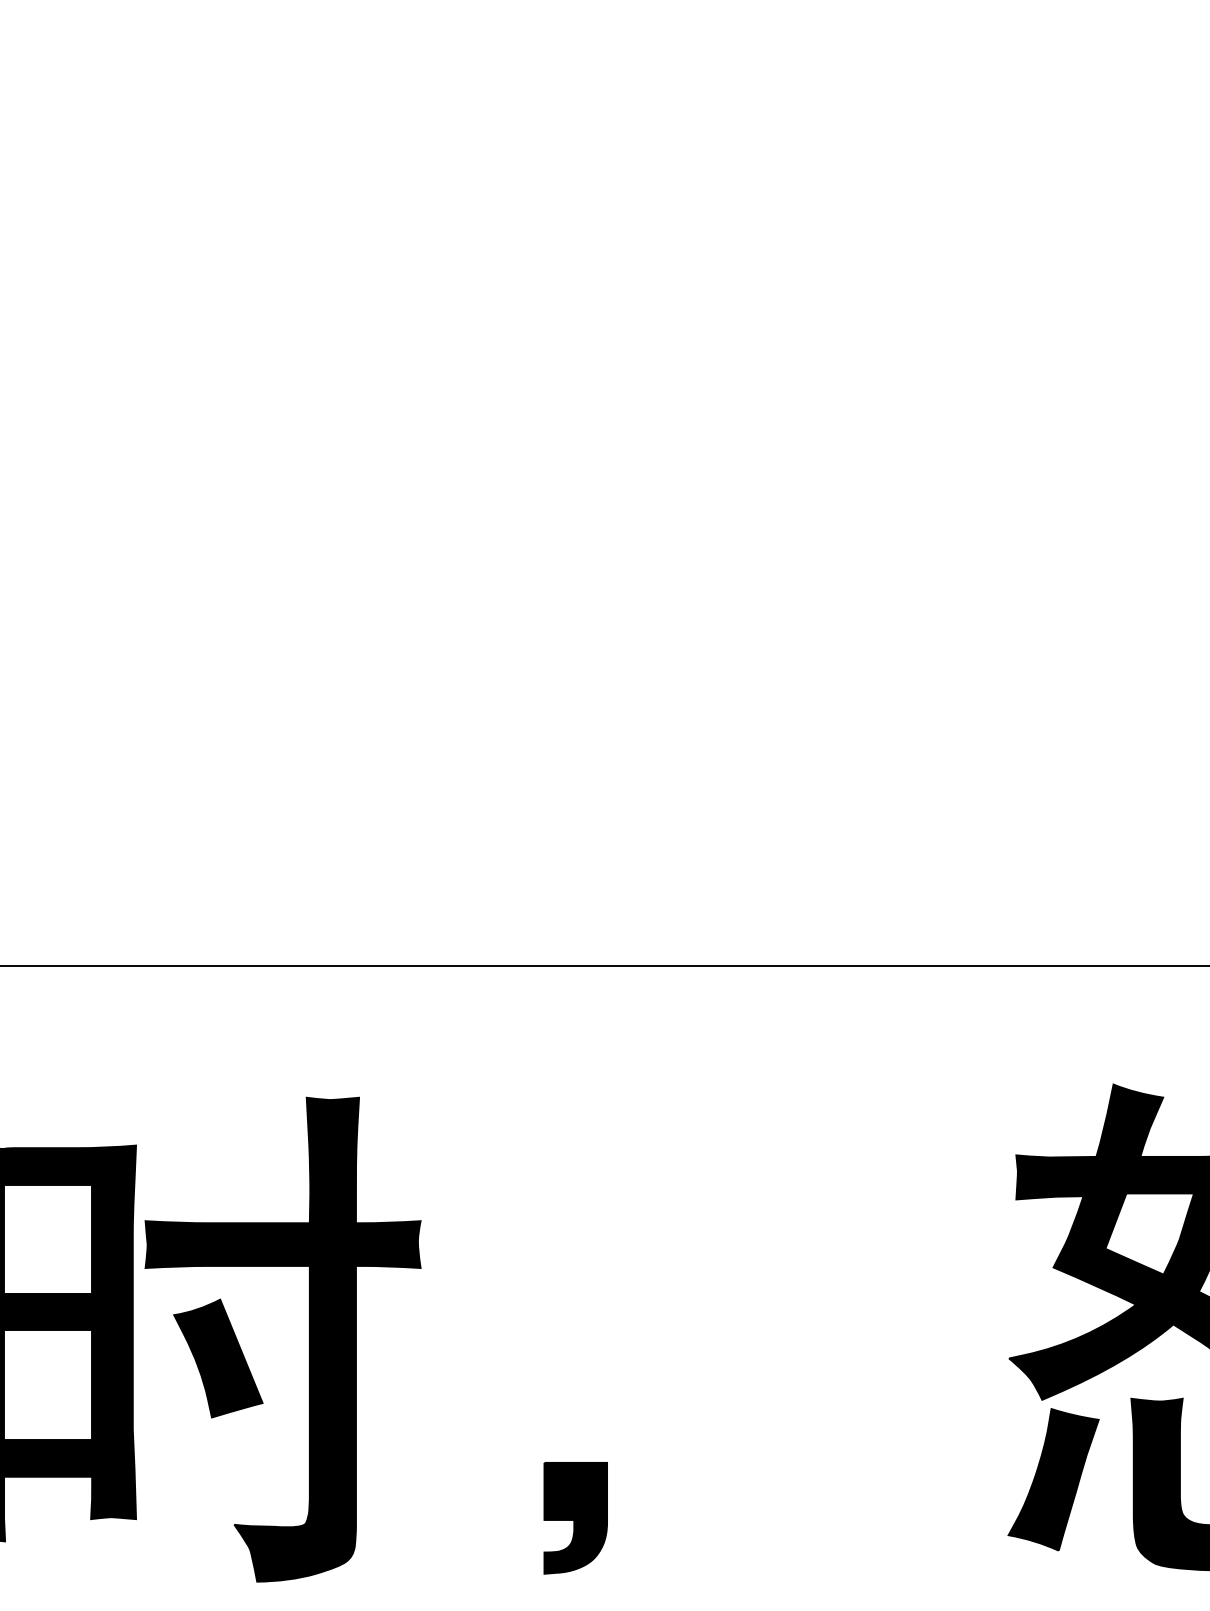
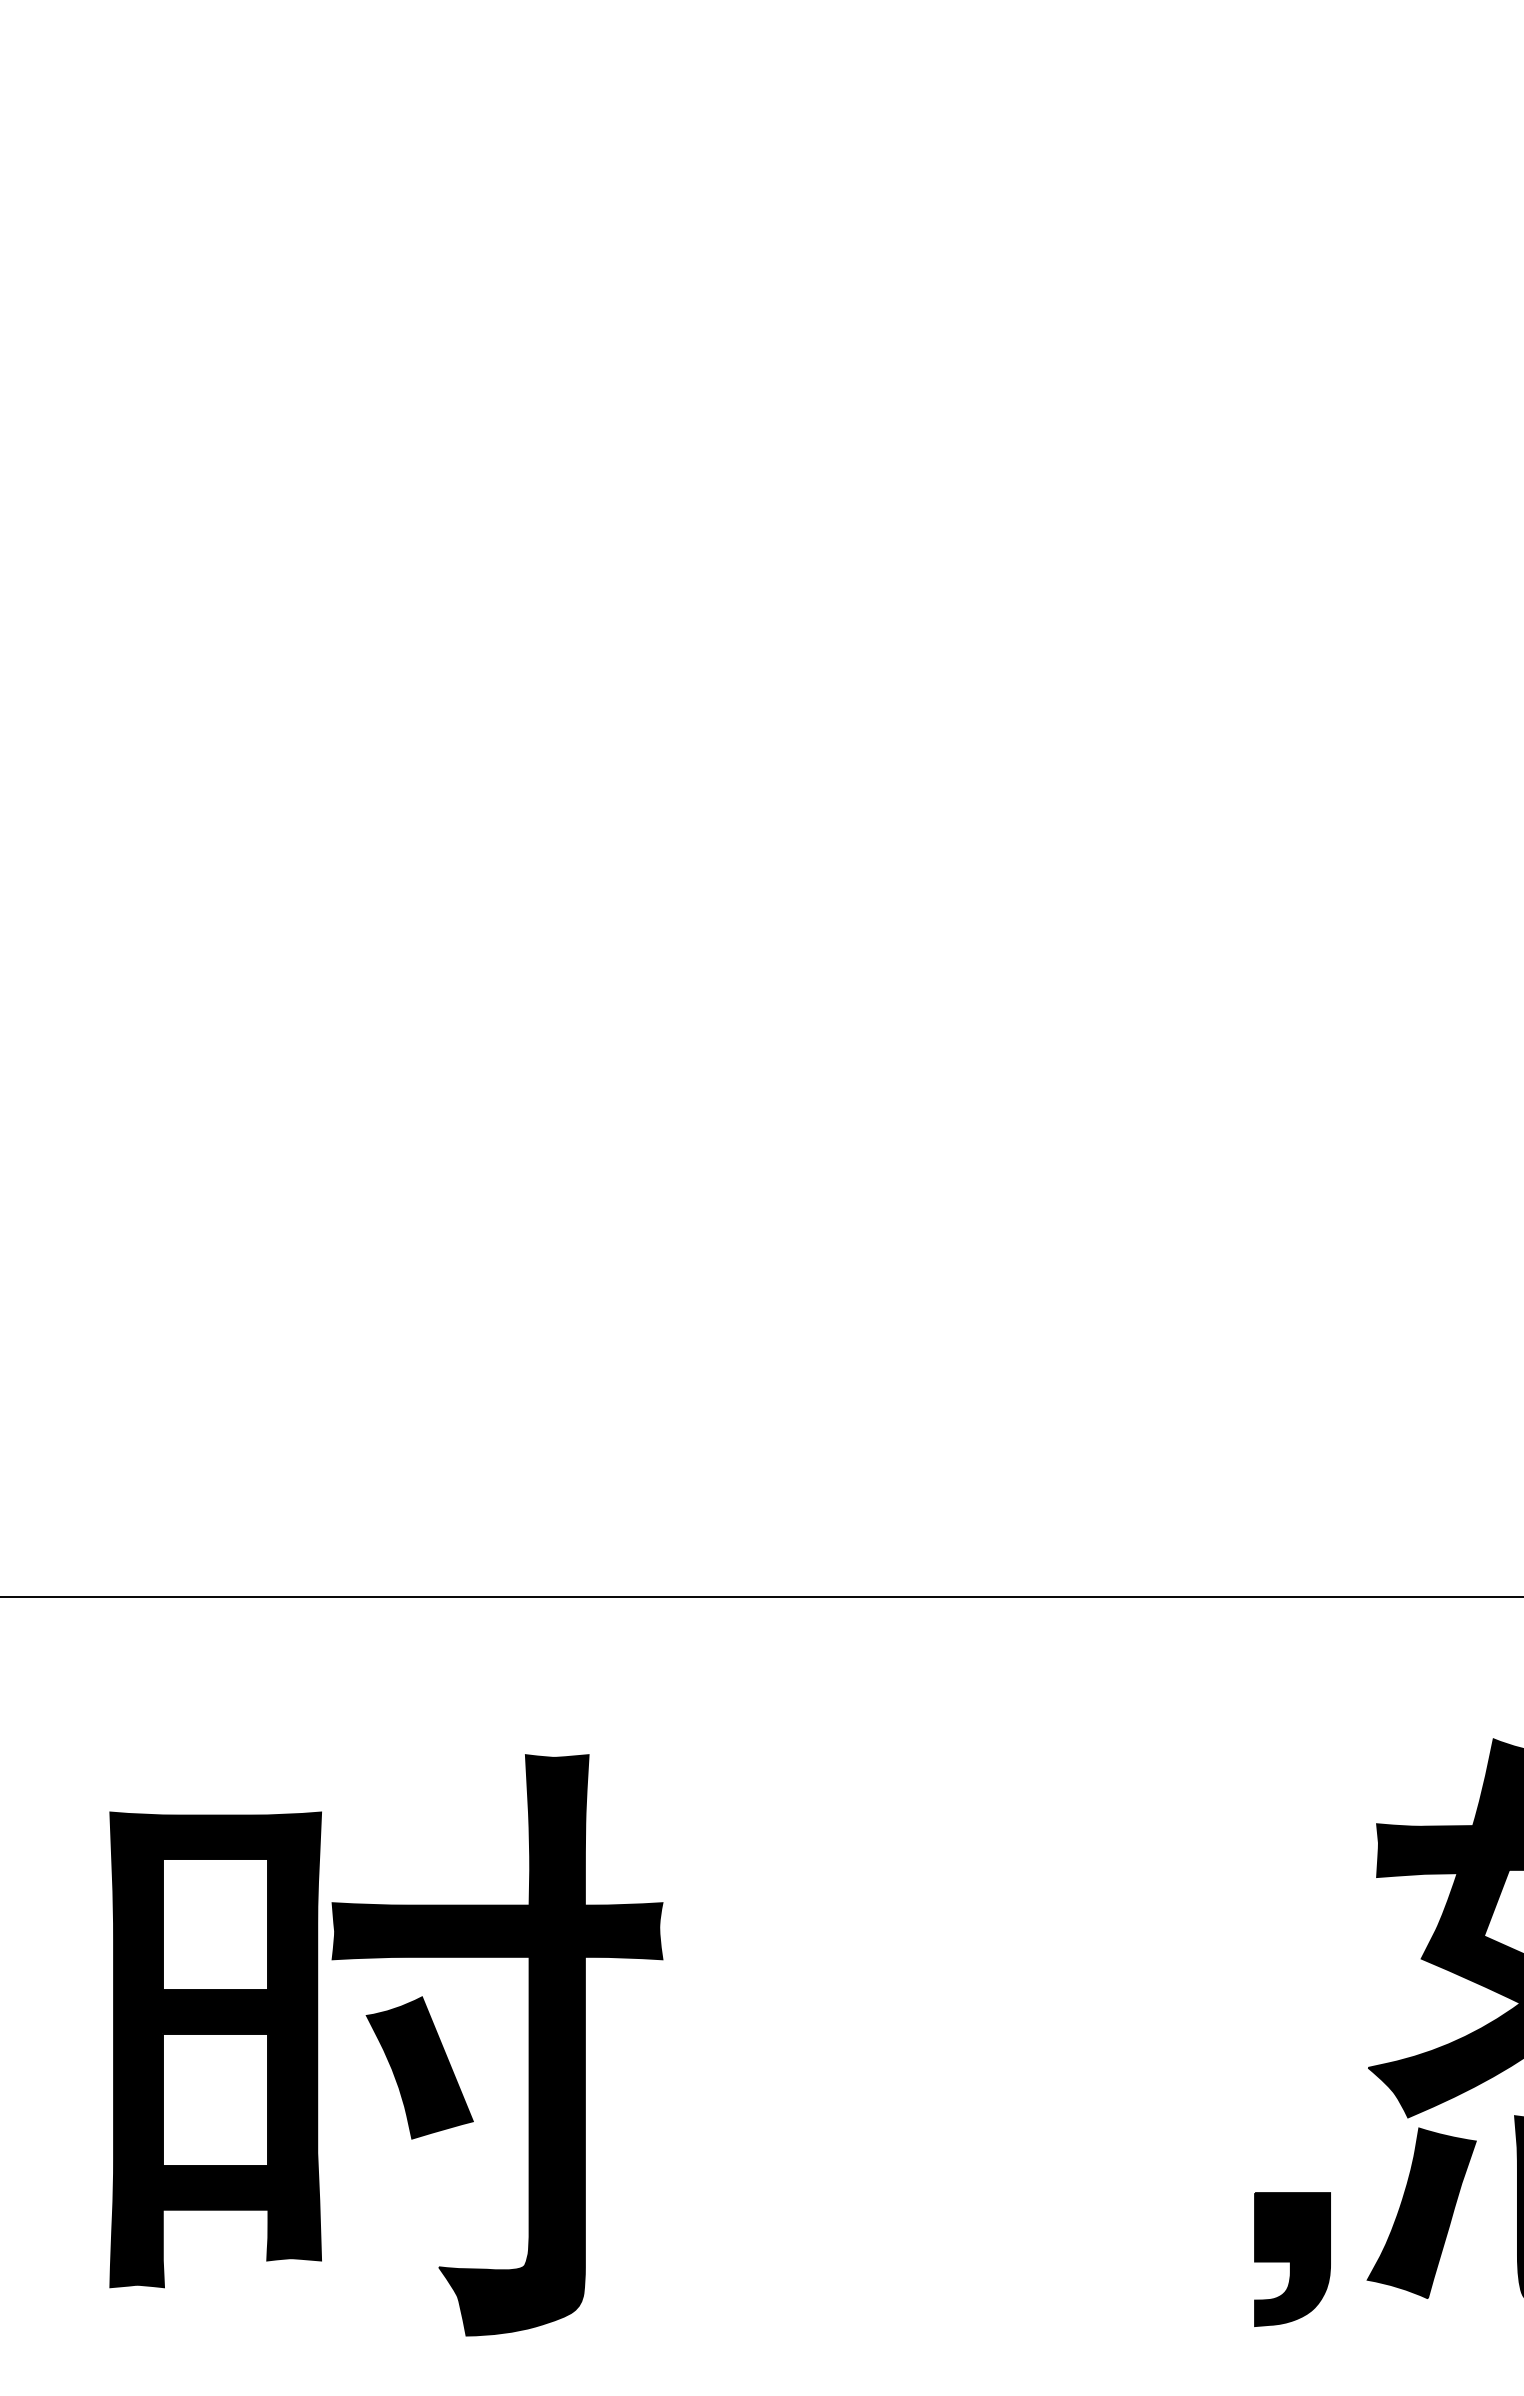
part: (575, 1518) -> (1292, 2259), moved

